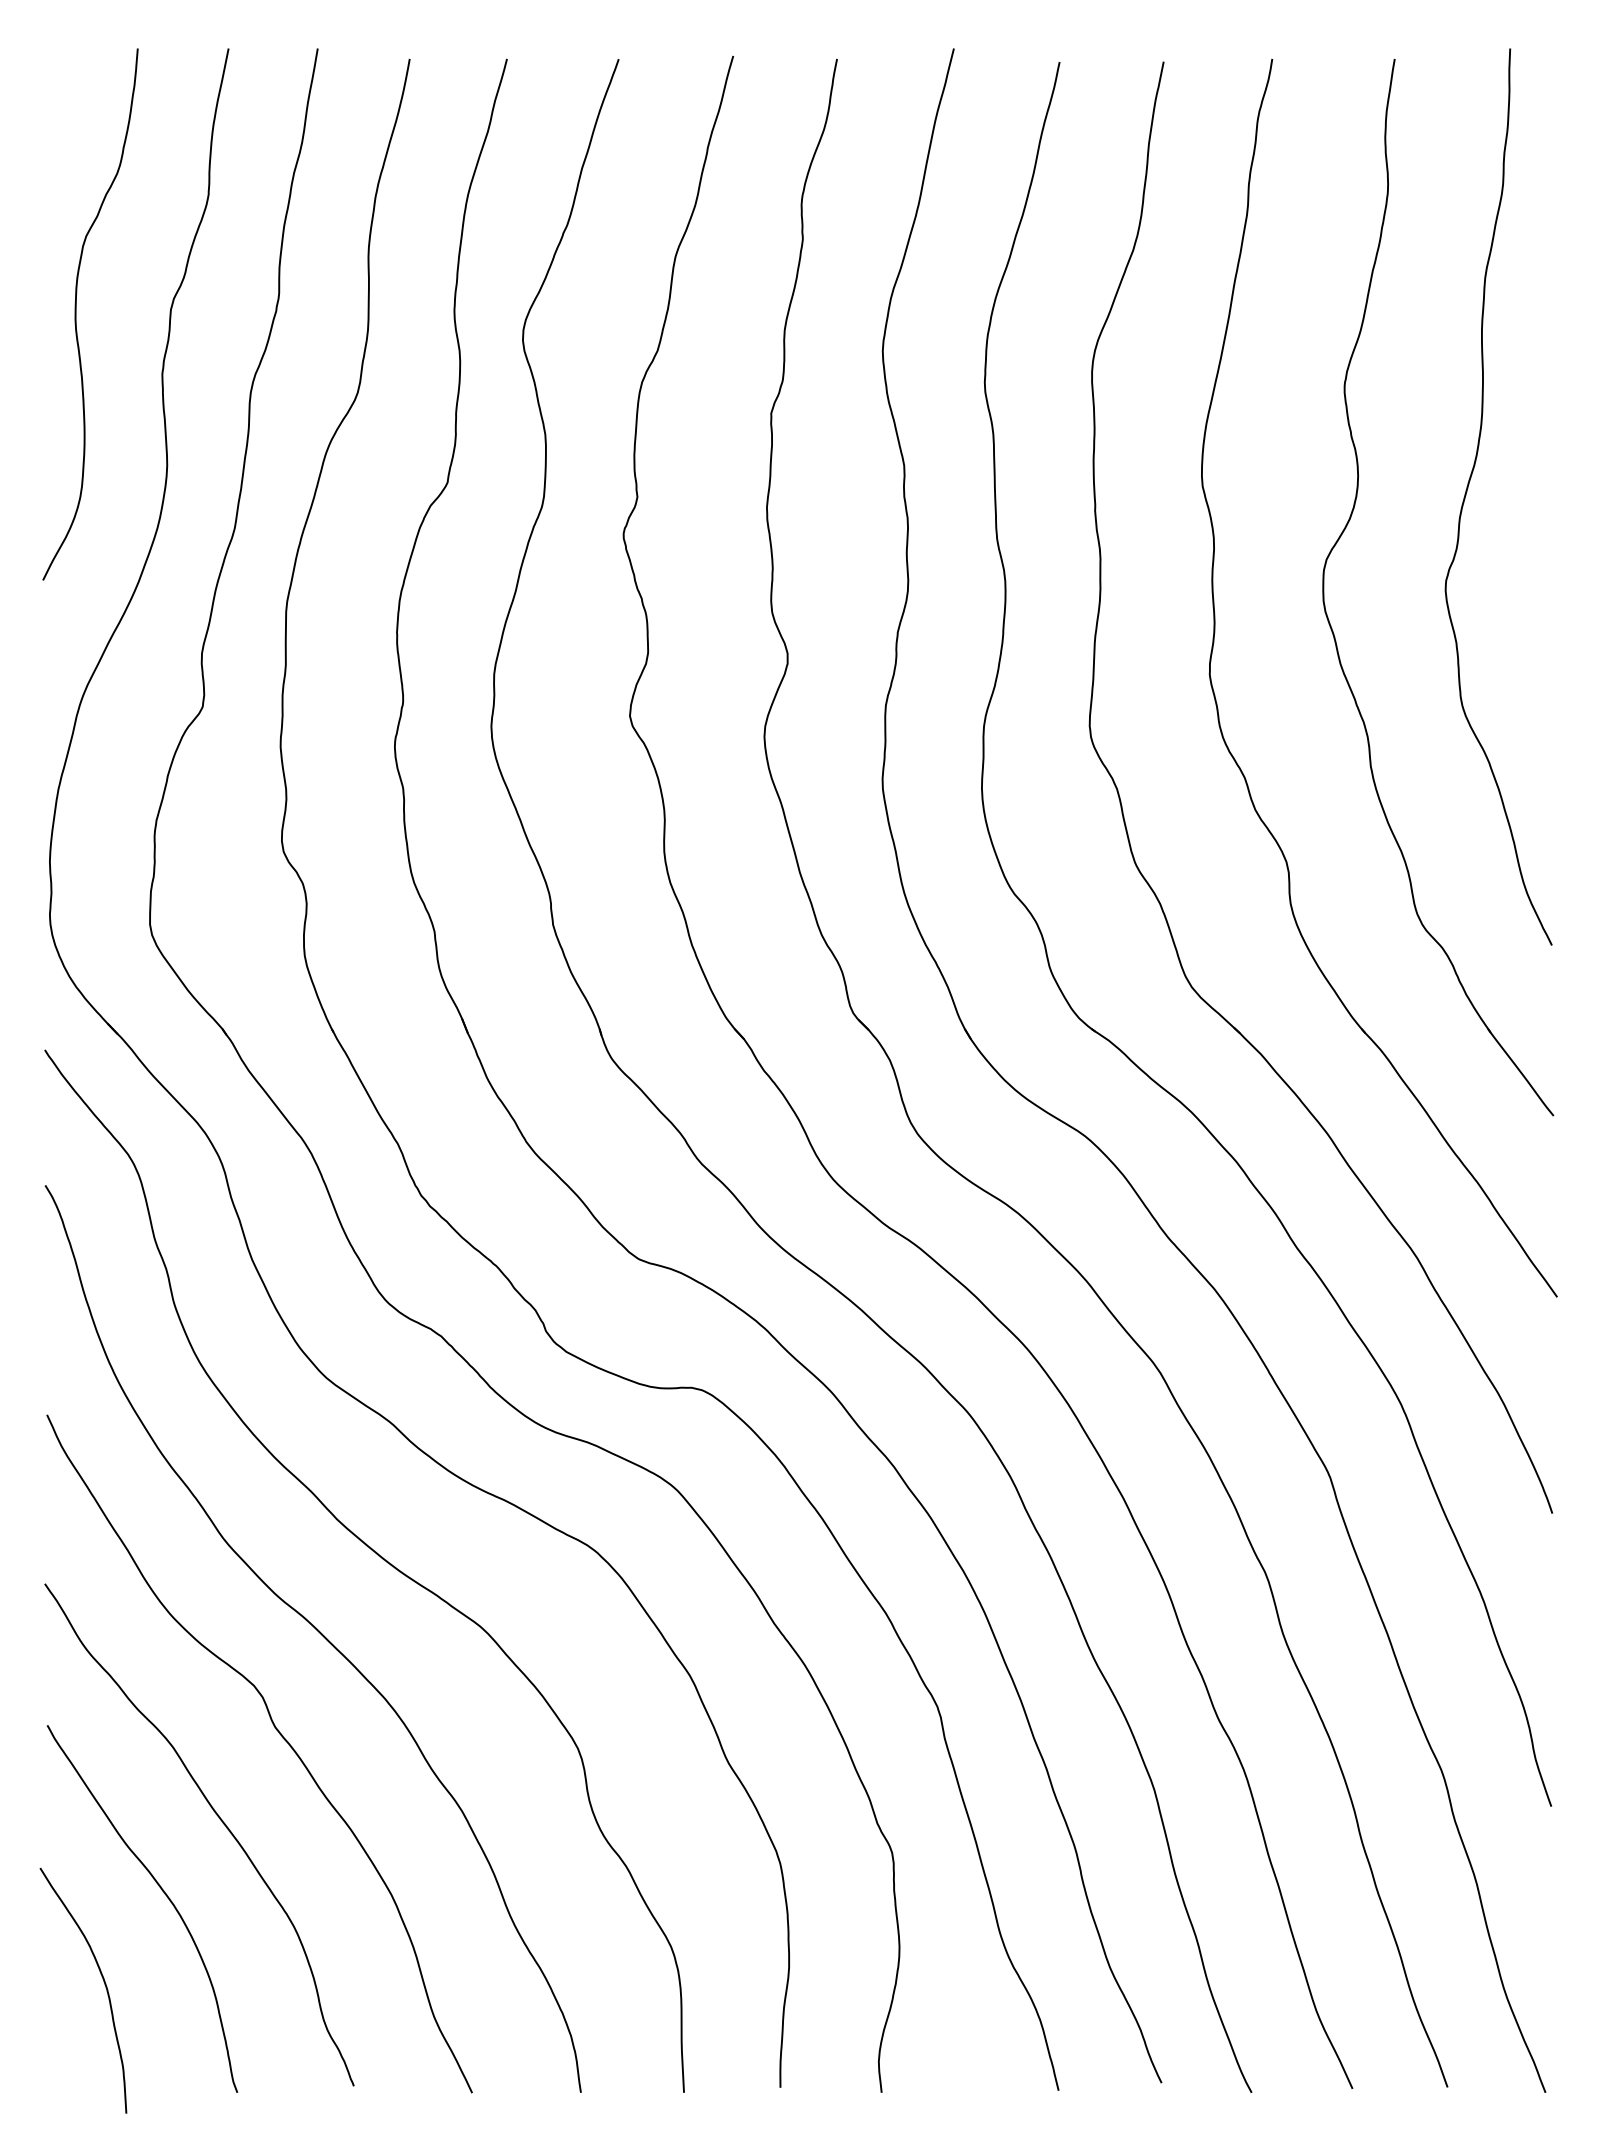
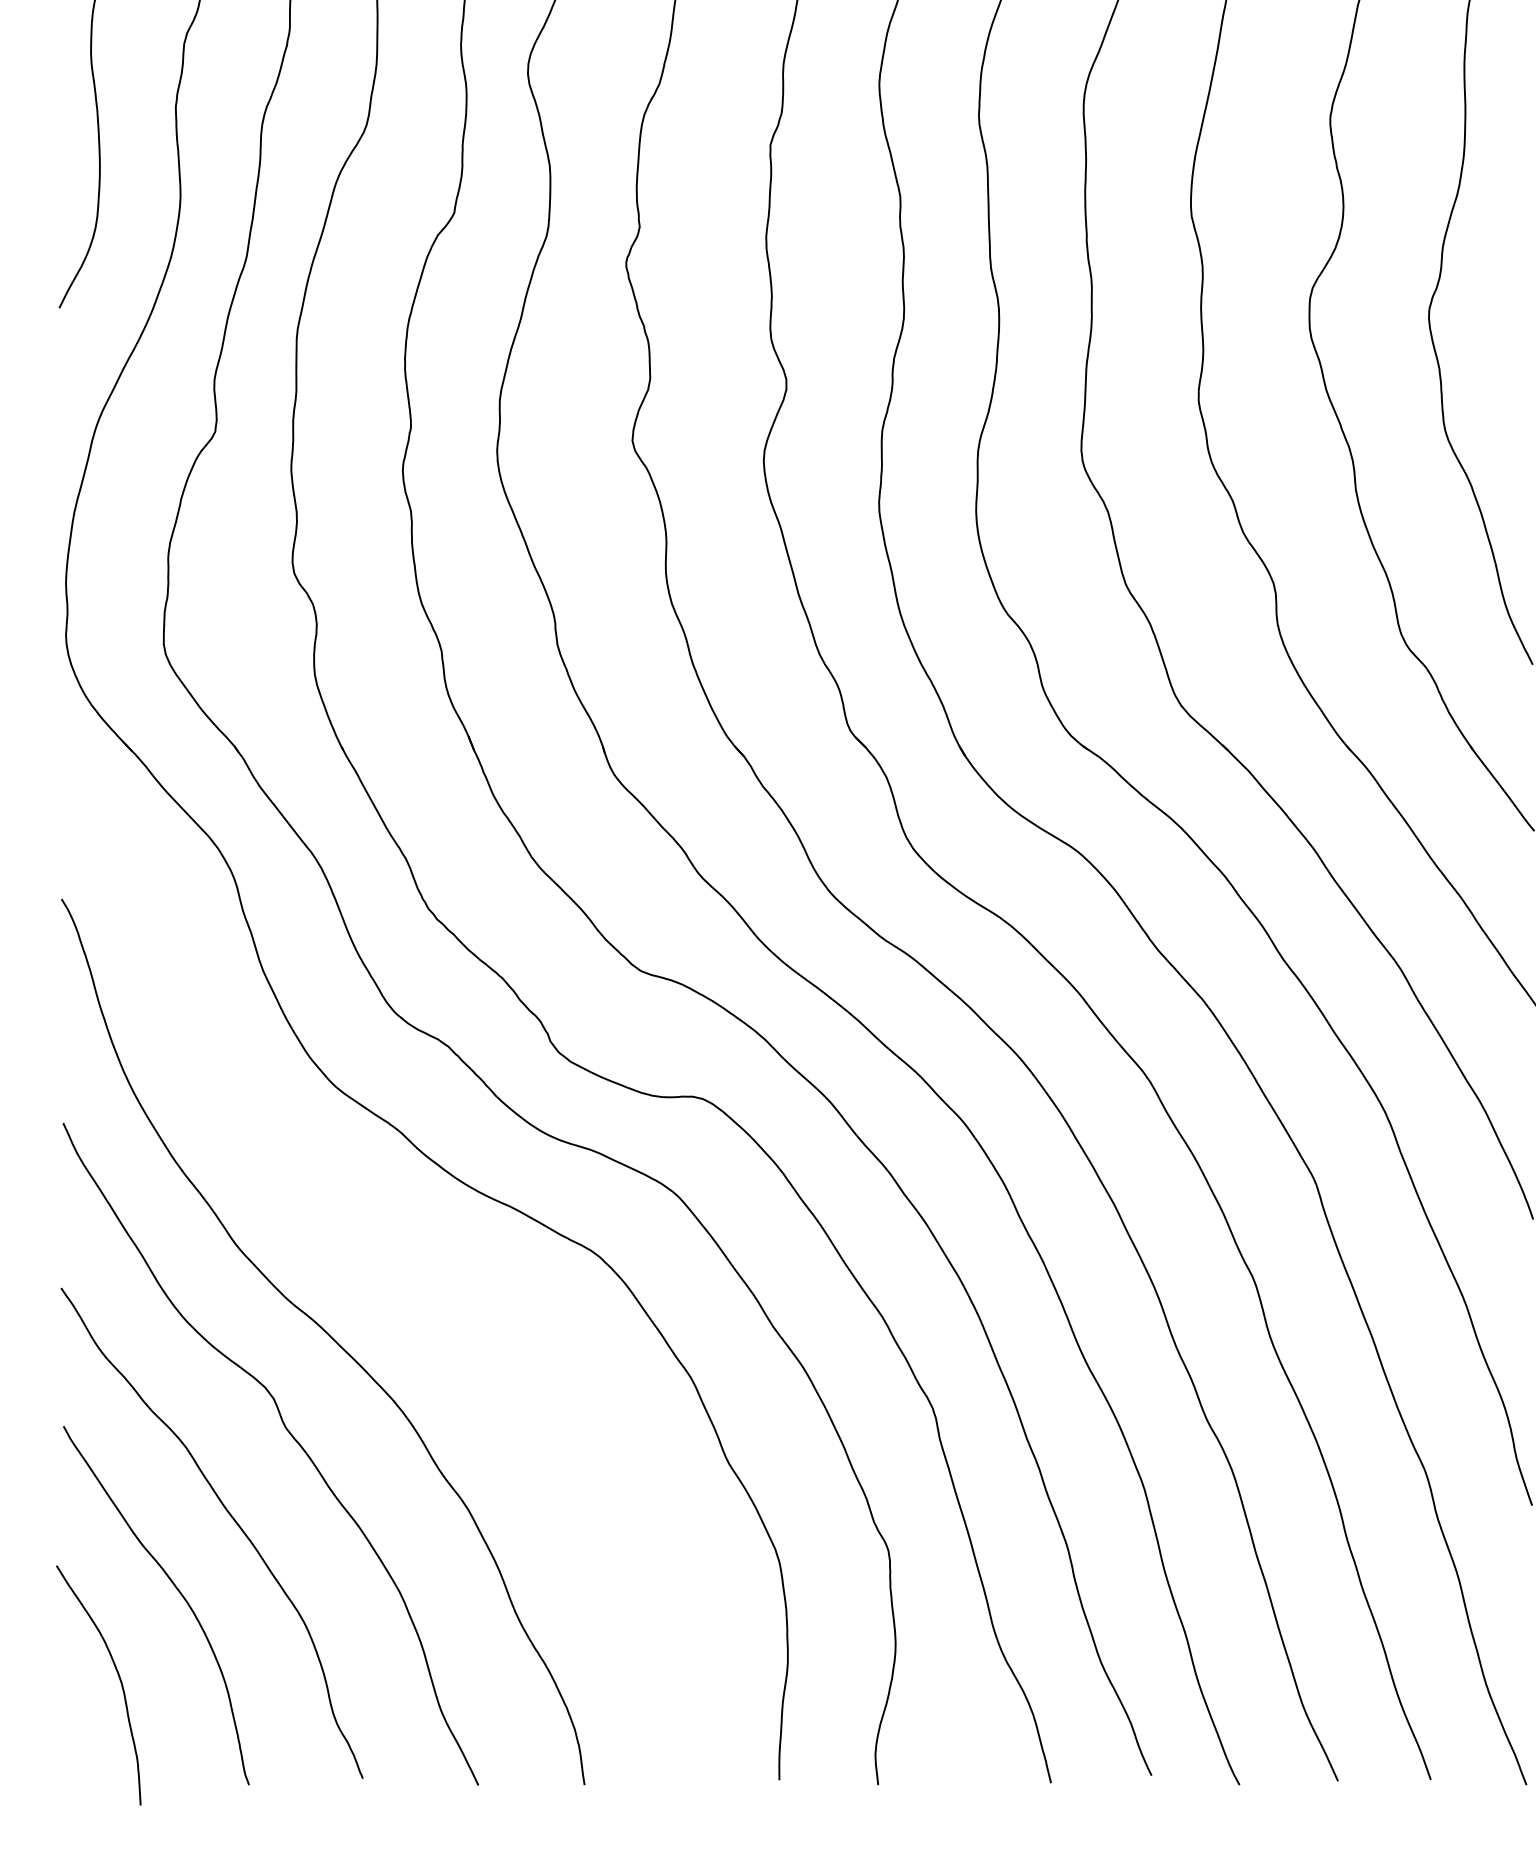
curve: (378, 1556) -> (386, 1261), removed

